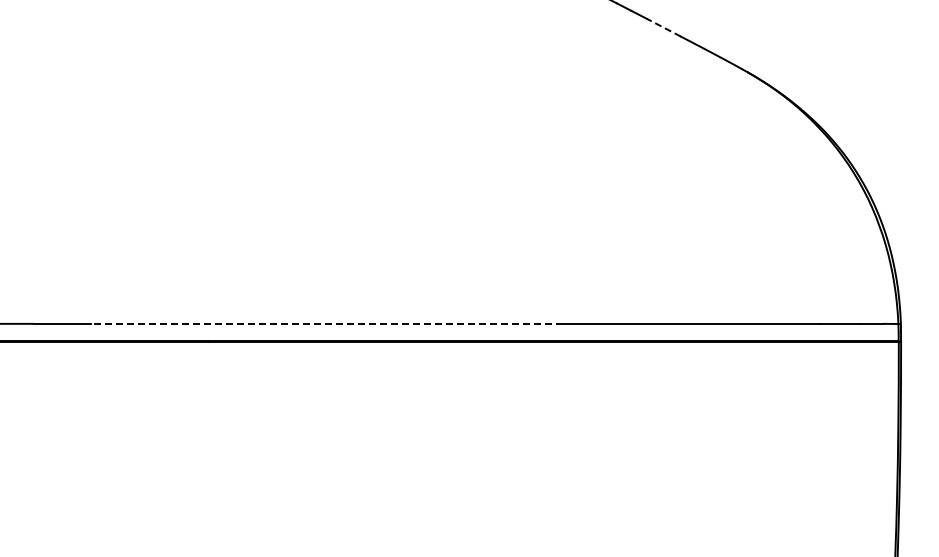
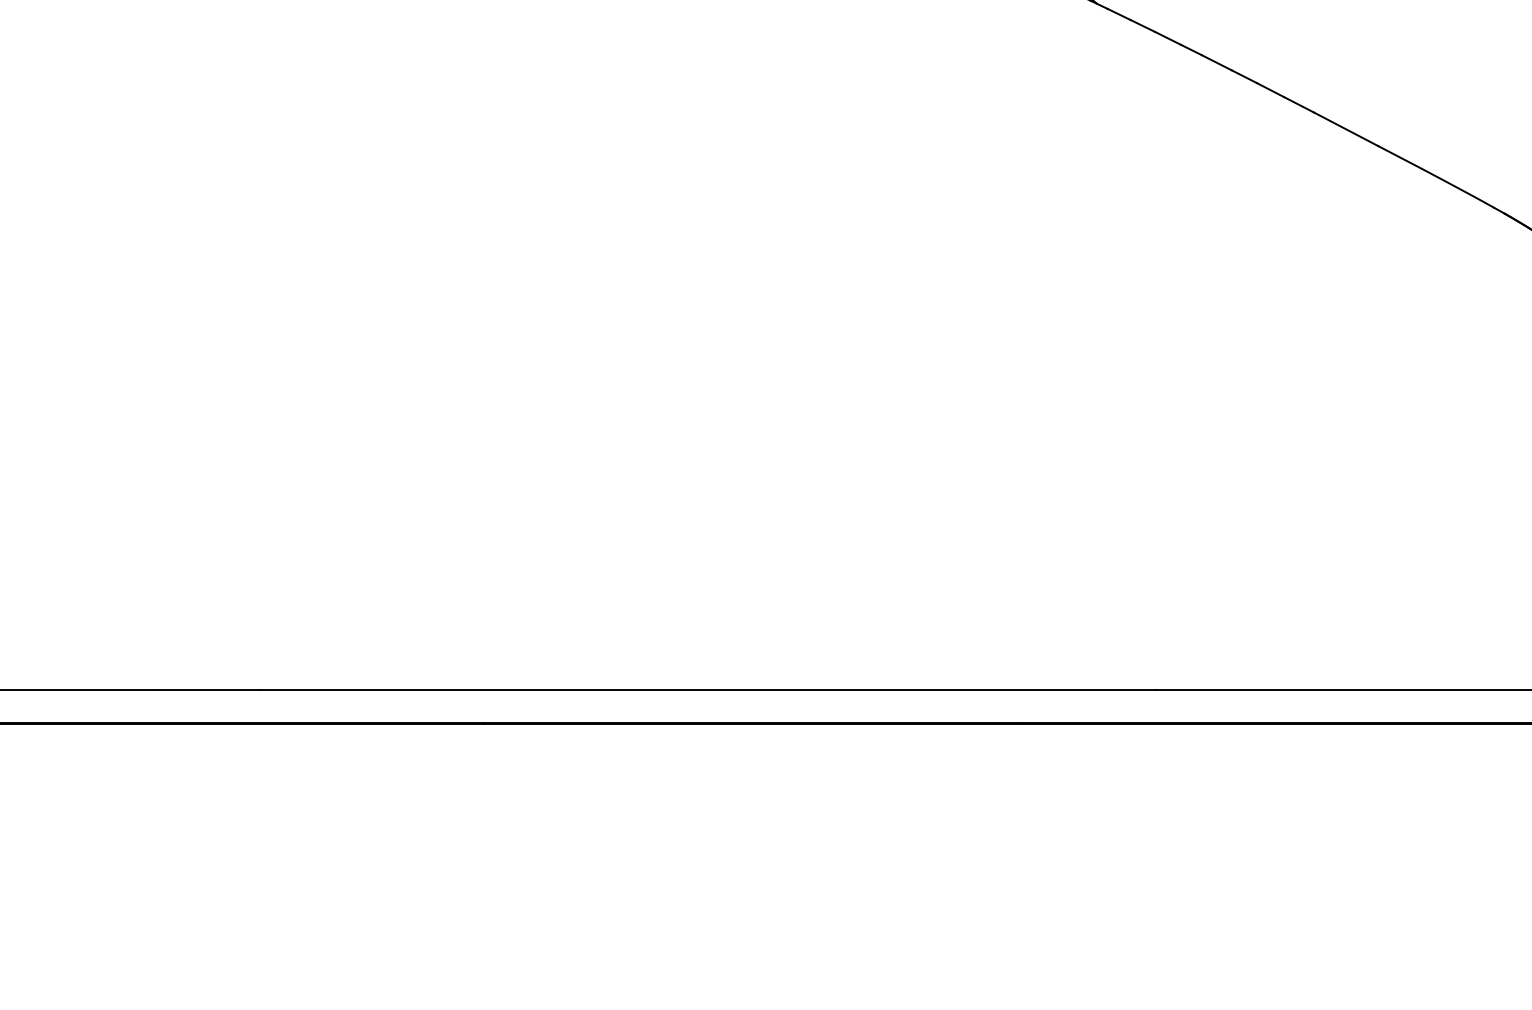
line: (663, 27) -> (1345, 128), dashed -> solid
line: (326, 323) -> (707, 689), dashed -> solid

